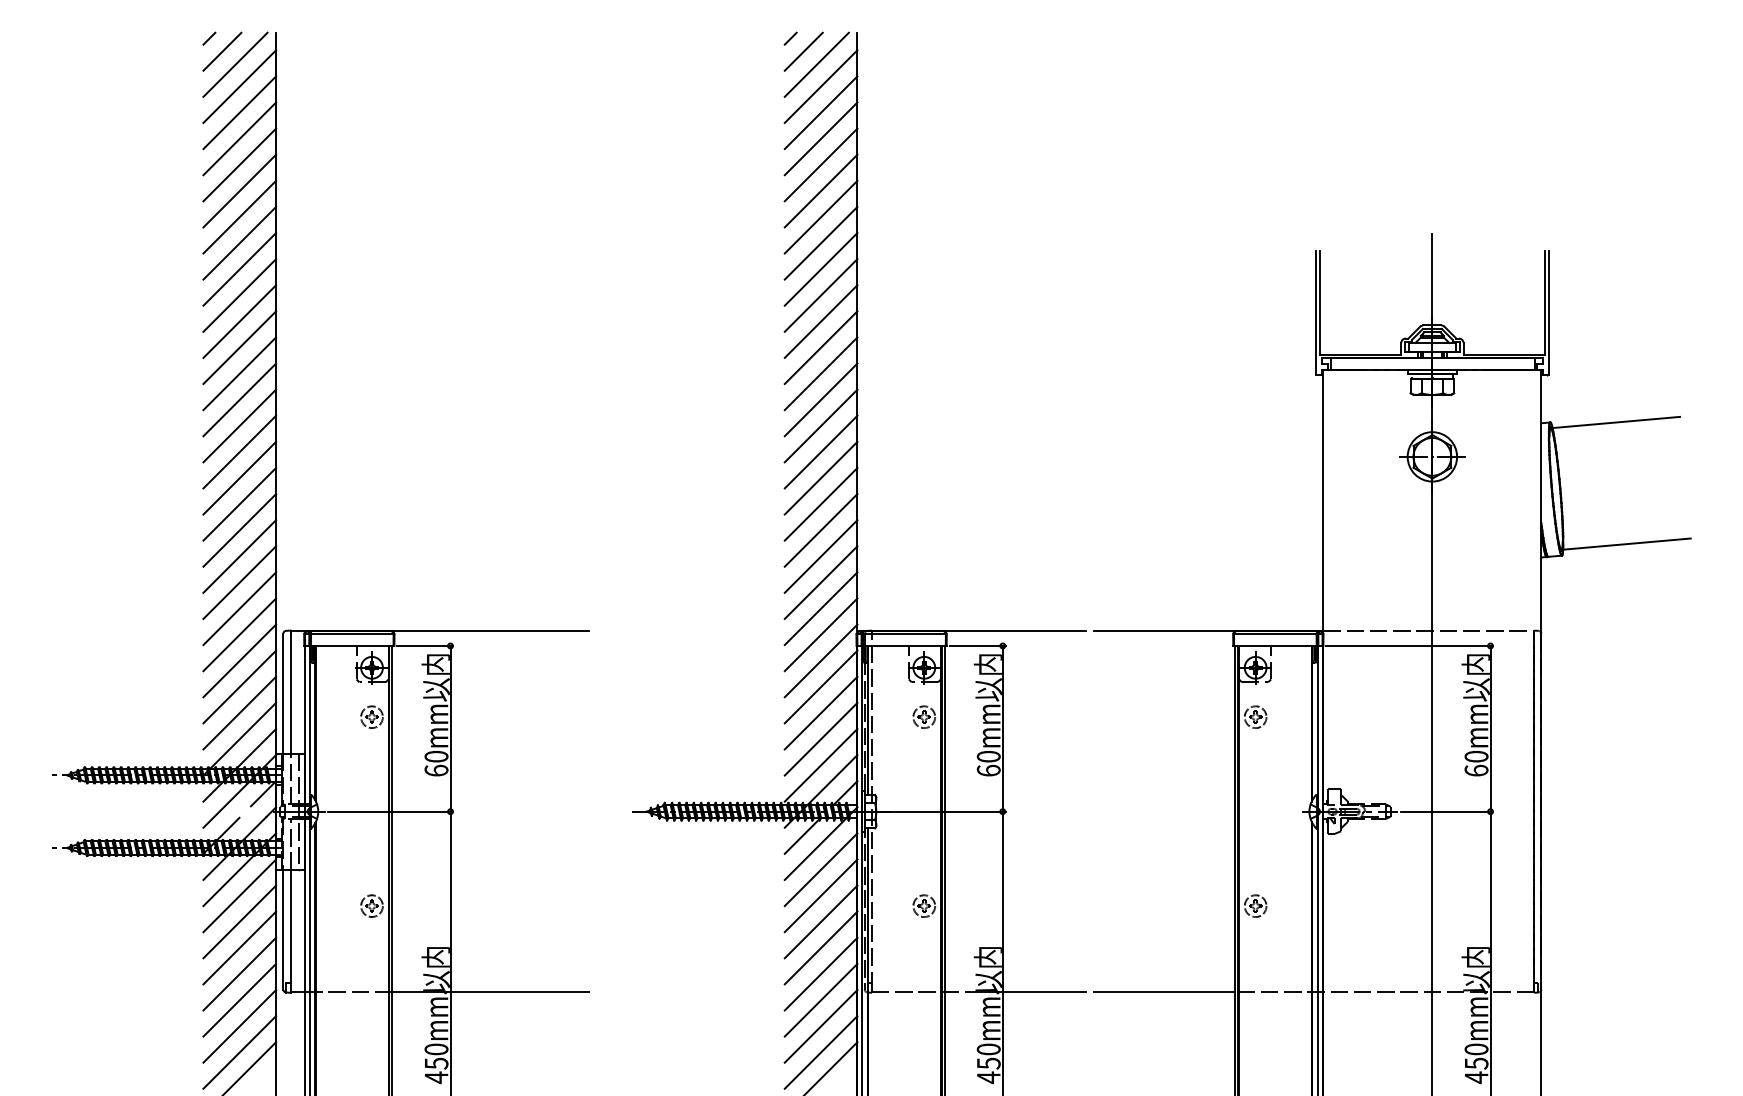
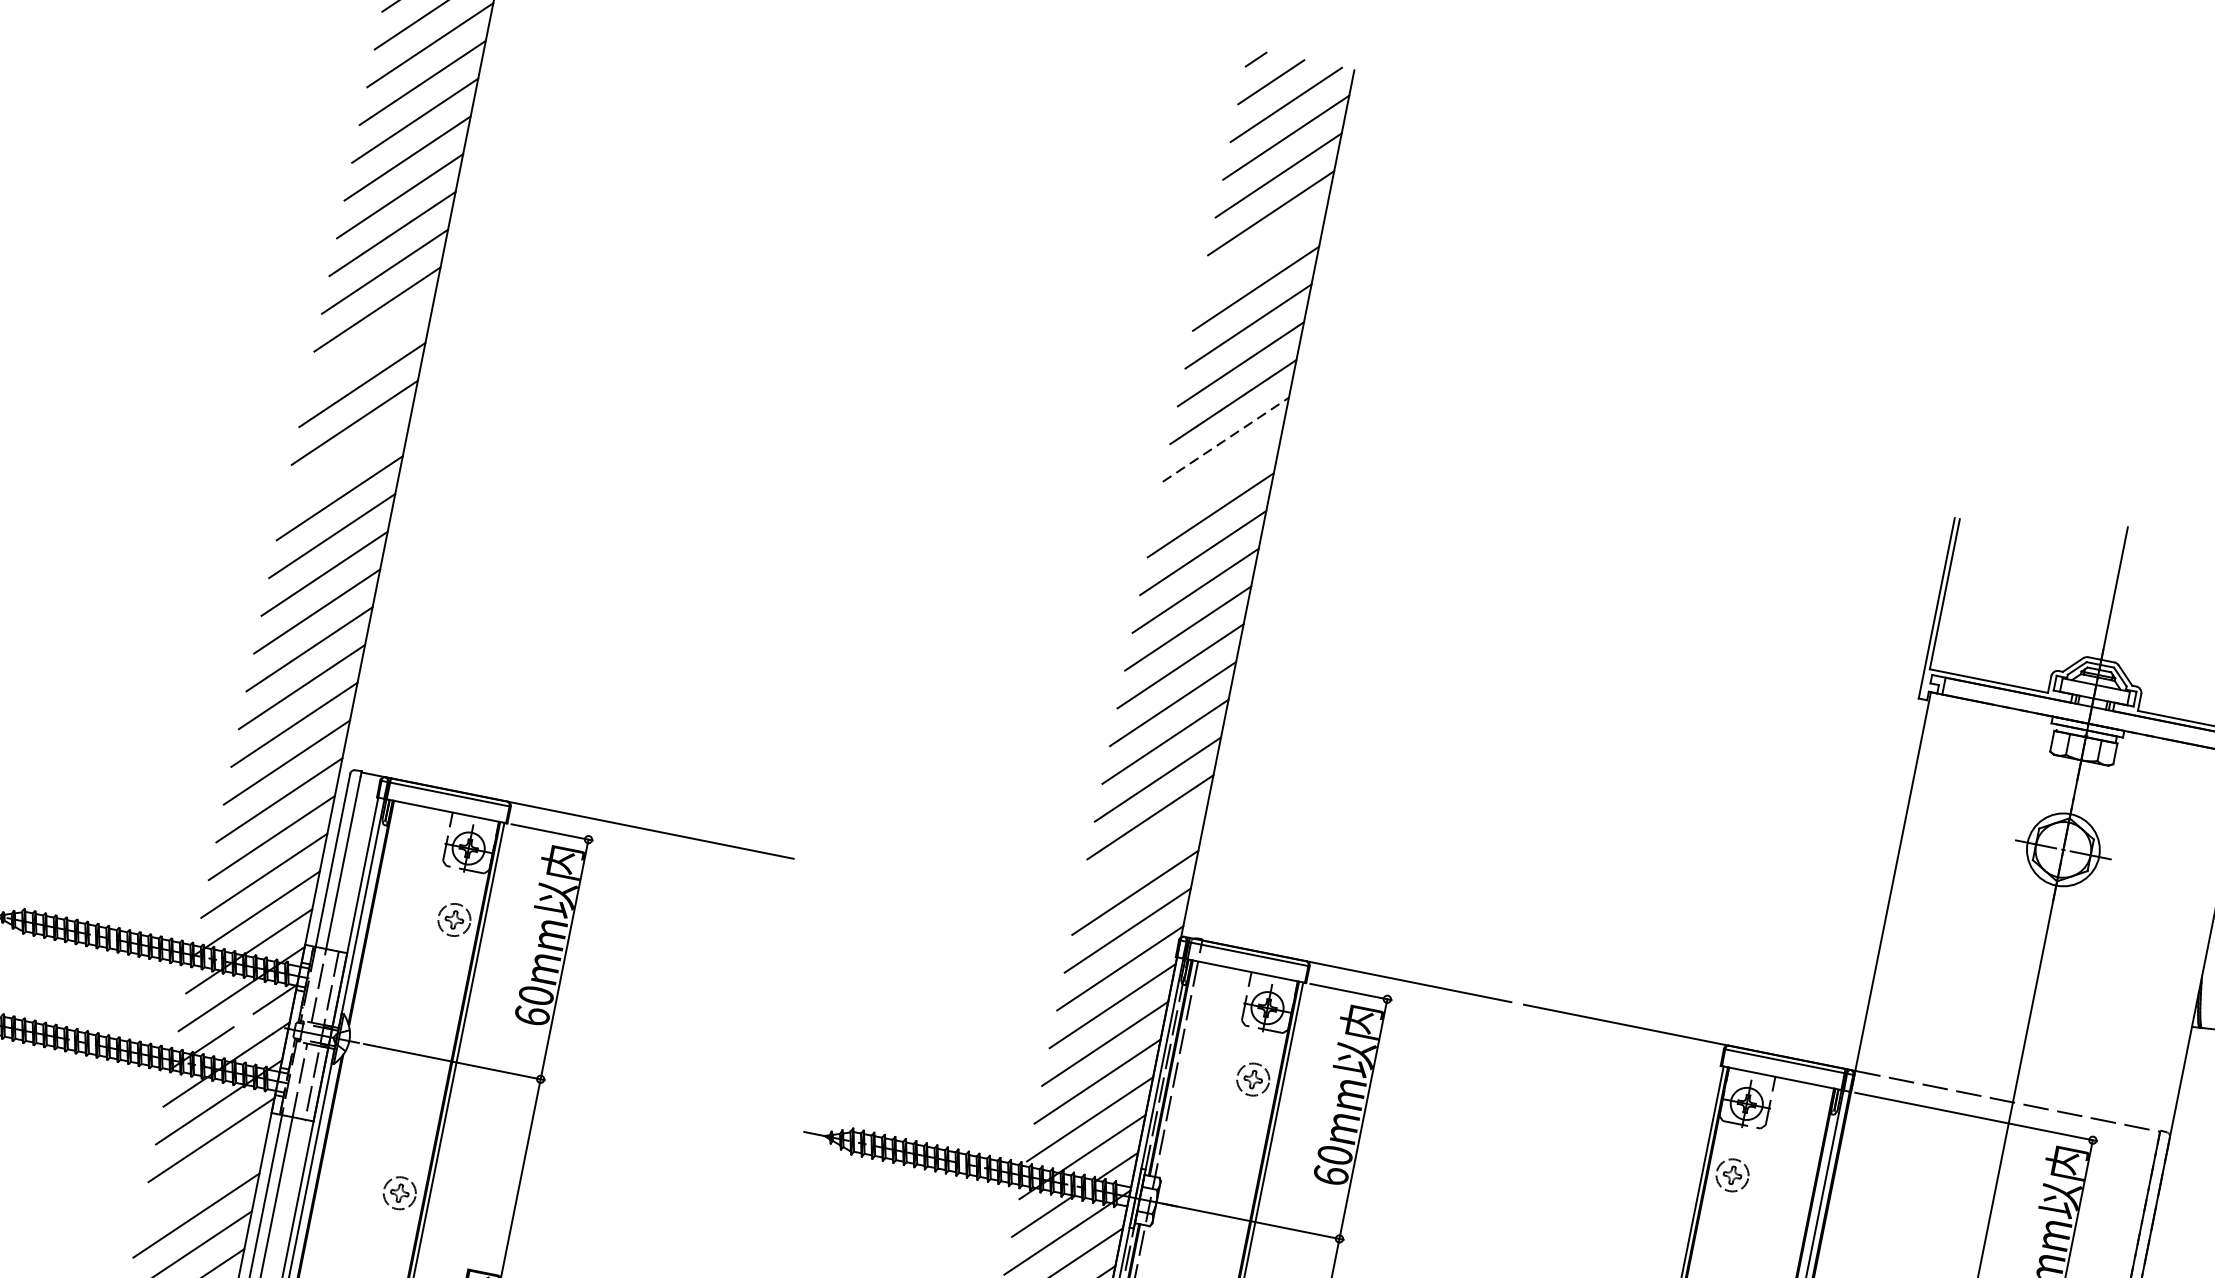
line: (820, 164) -> (1262, 250), removed
line: (821, 295) -> (1226, 439), solid -> dashed
line: (820, 321) -> (1217, 477), removed
line: (239, 347) -> (369, 346), removed
line: (239, 425) -> (347, 459), removed
line: (820, 582) -> (1142, 854), removed
line: (239, 921) -> (203, 1177), removed

